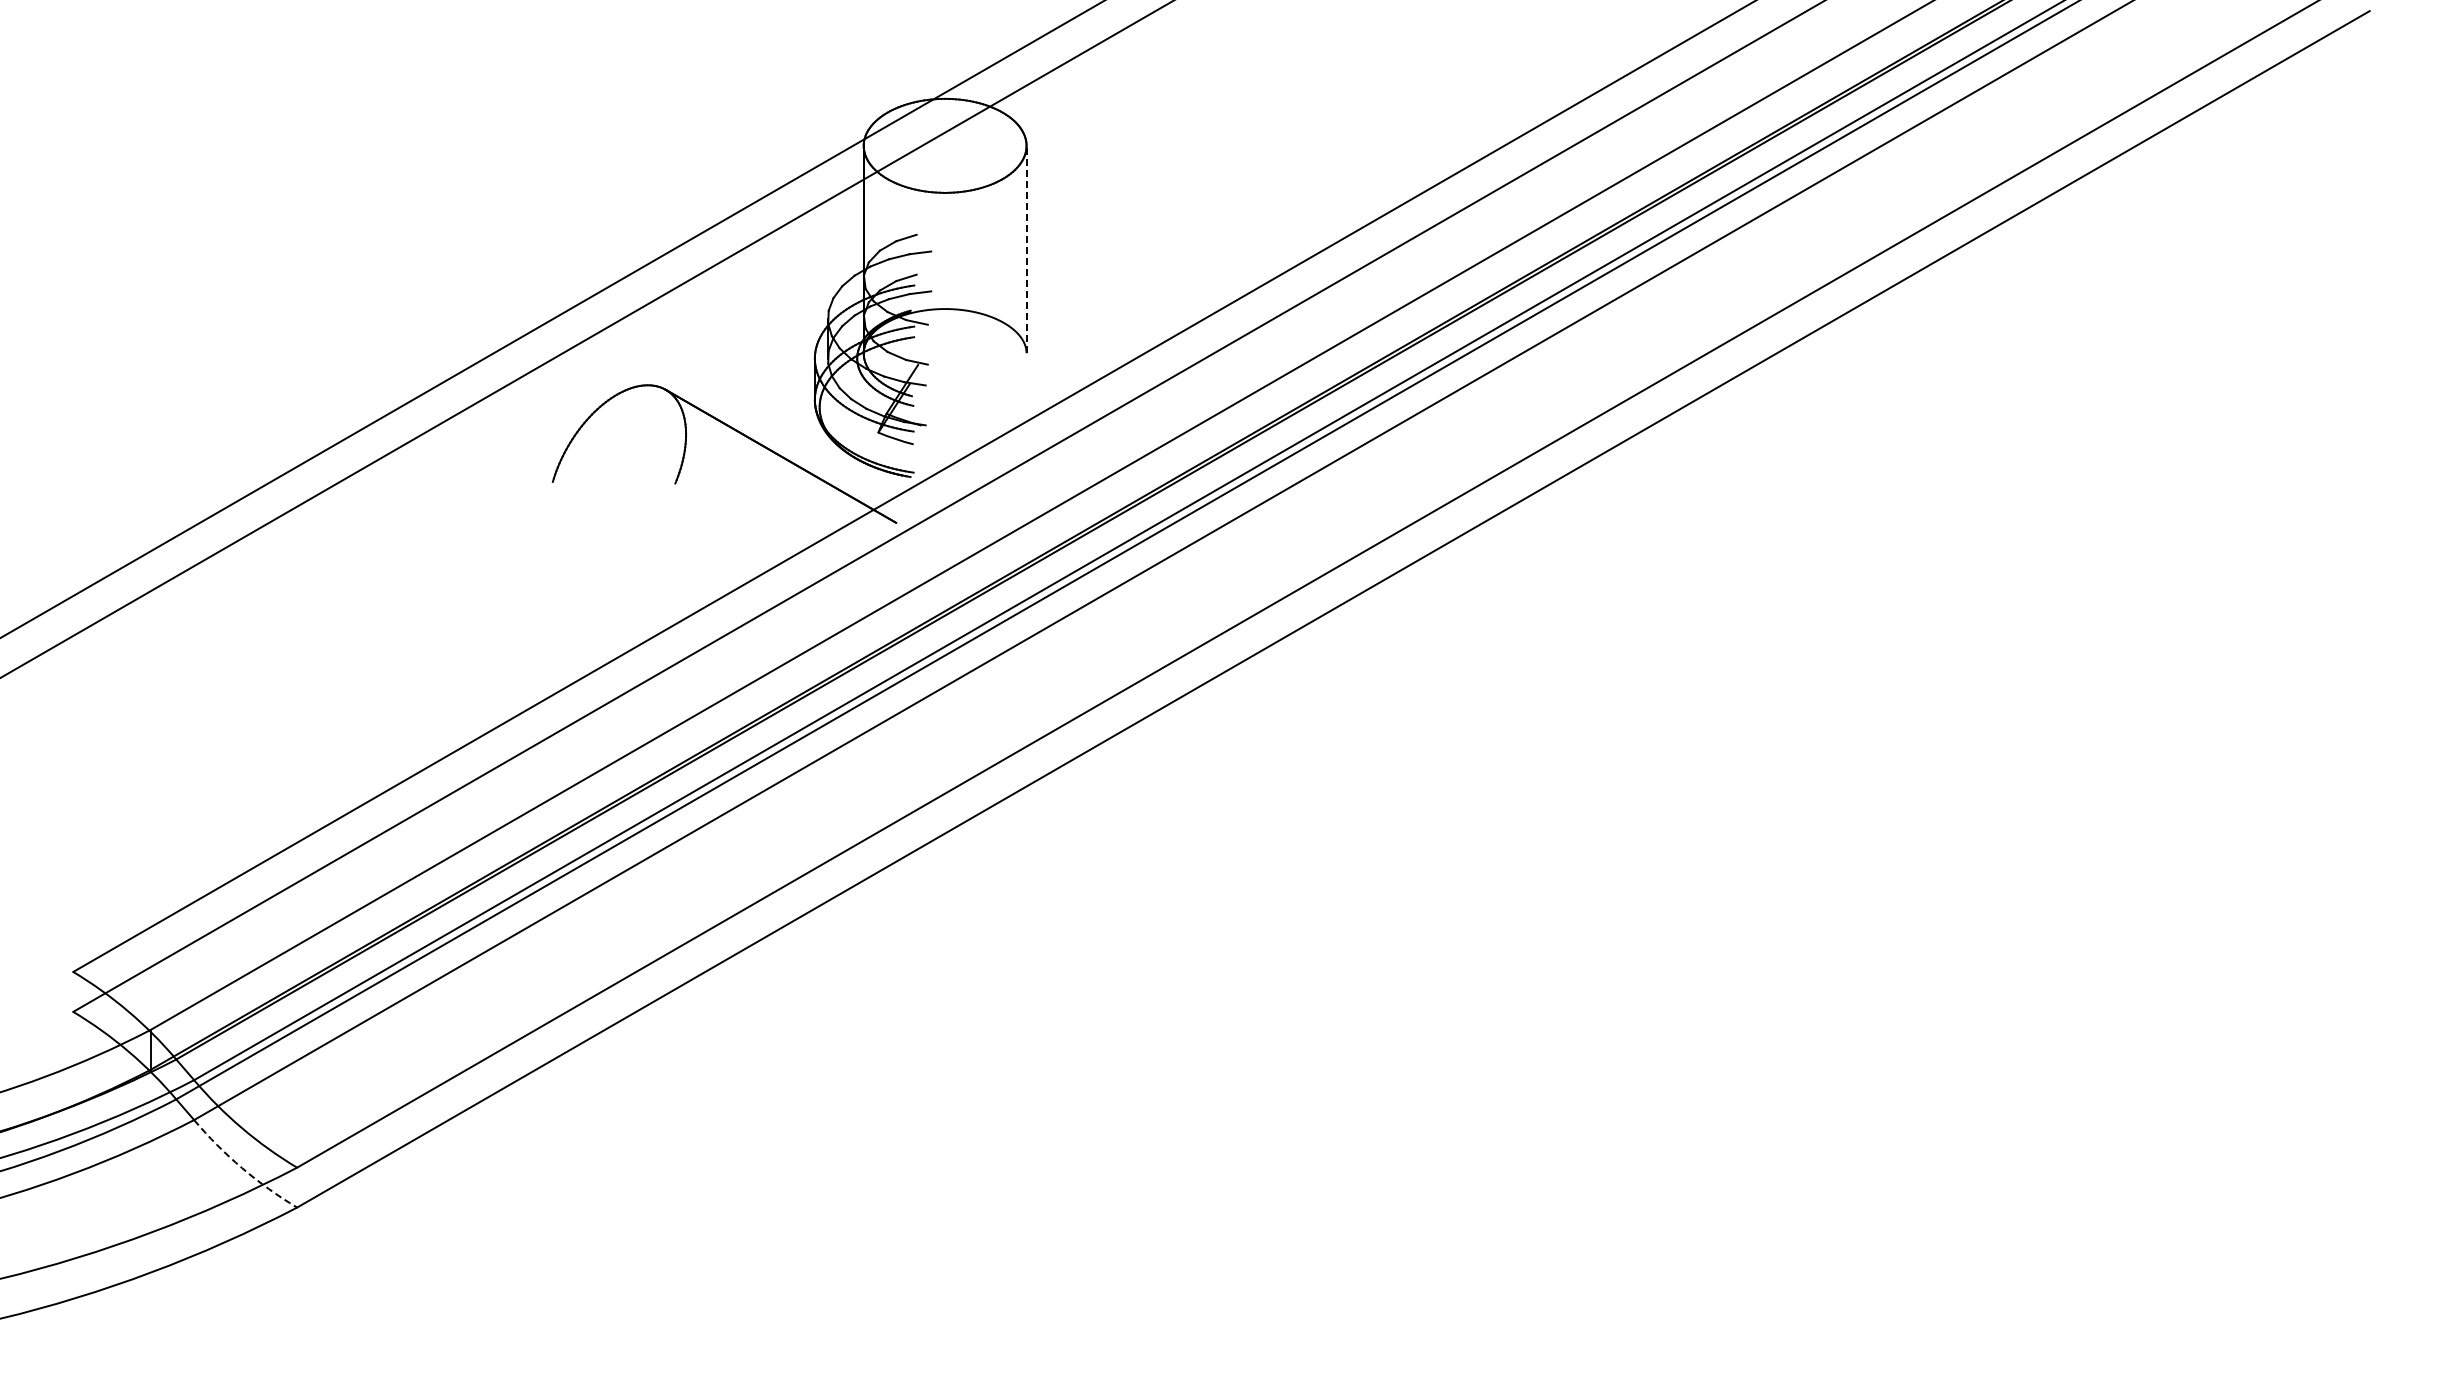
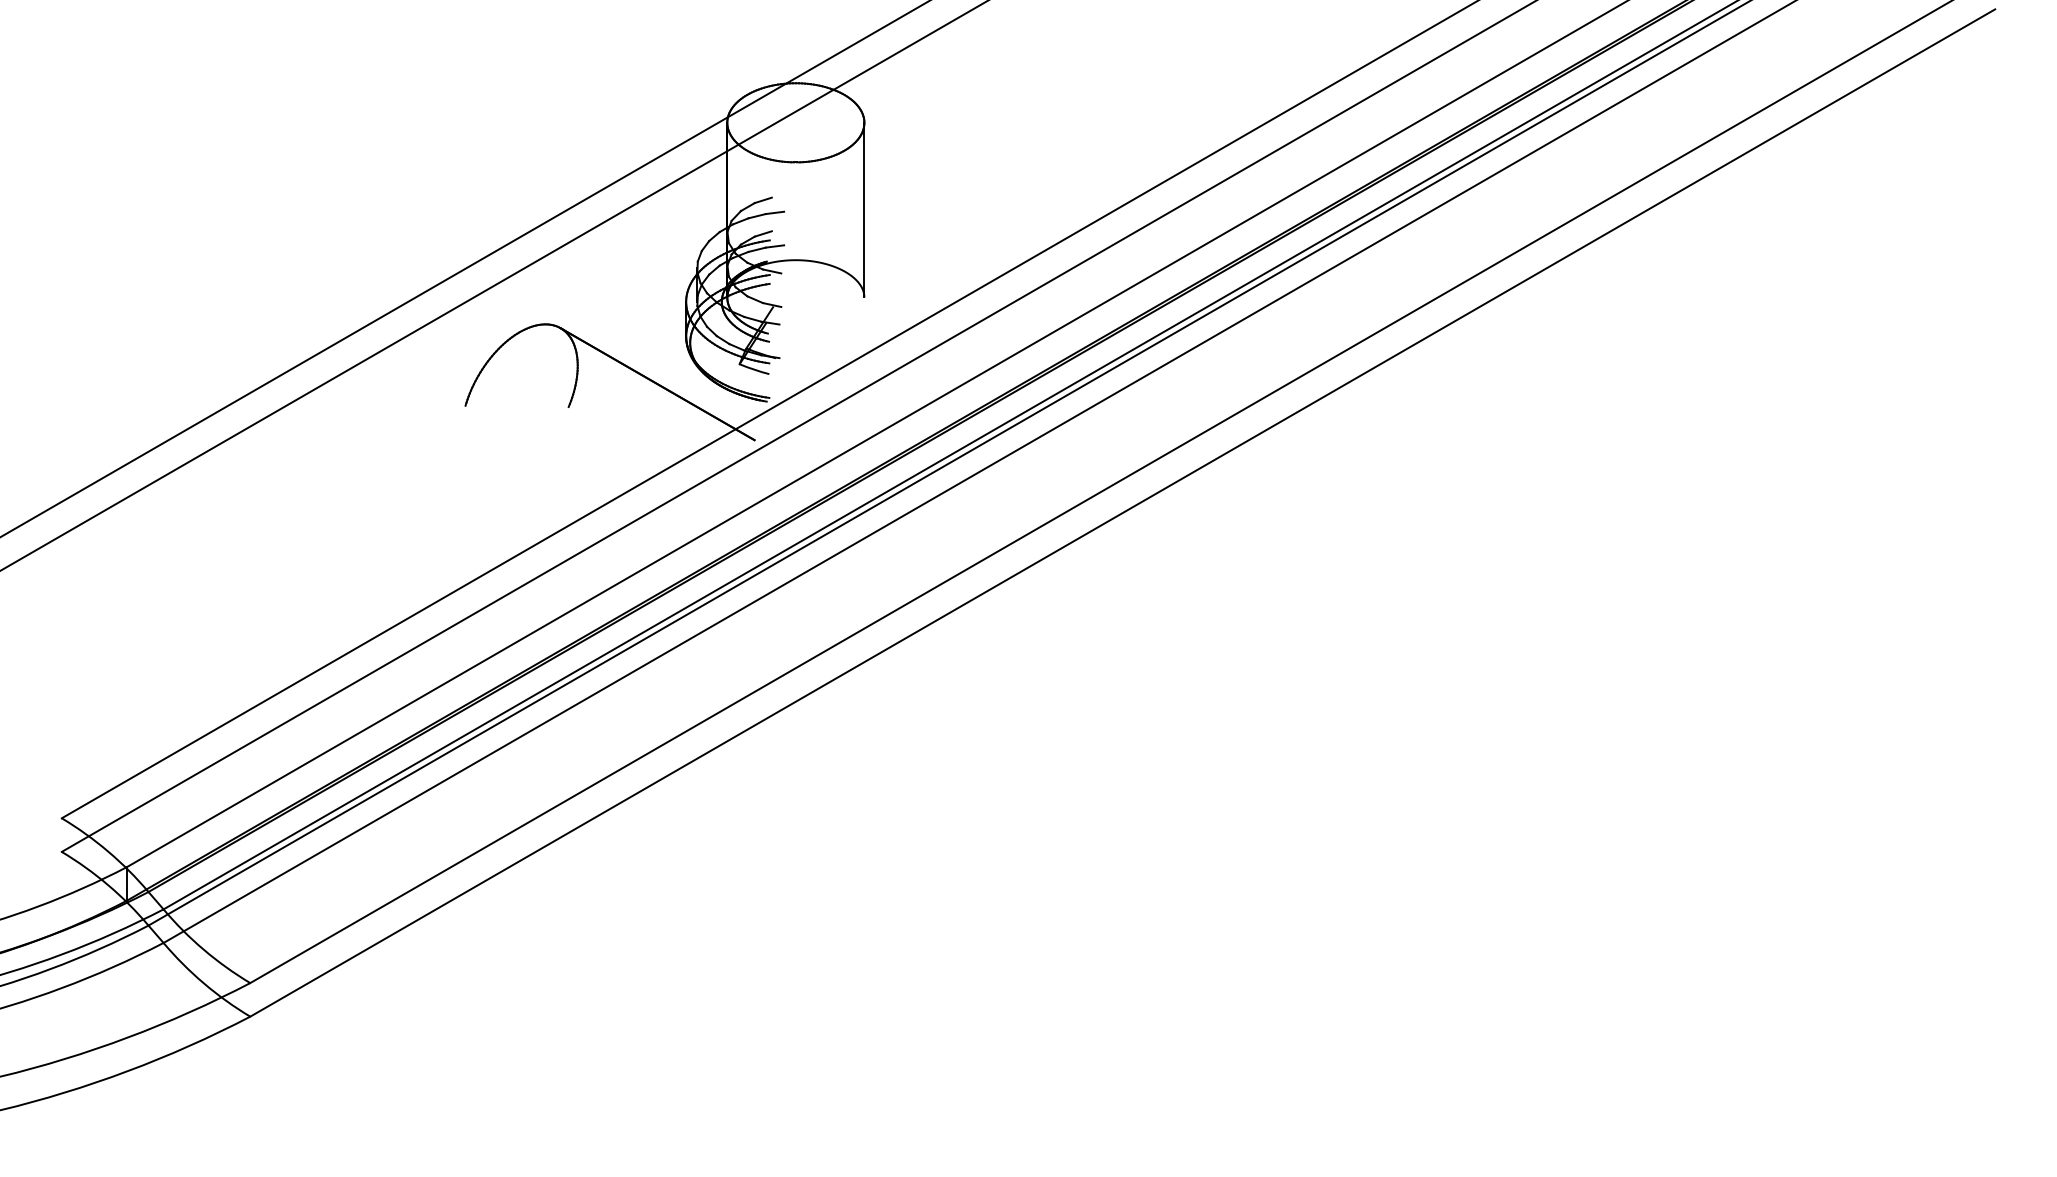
line: (1026, 249) -> (864, 210), dashed -> solid
arc: (242, 1168) -> (204, 983), dashed -> solid

